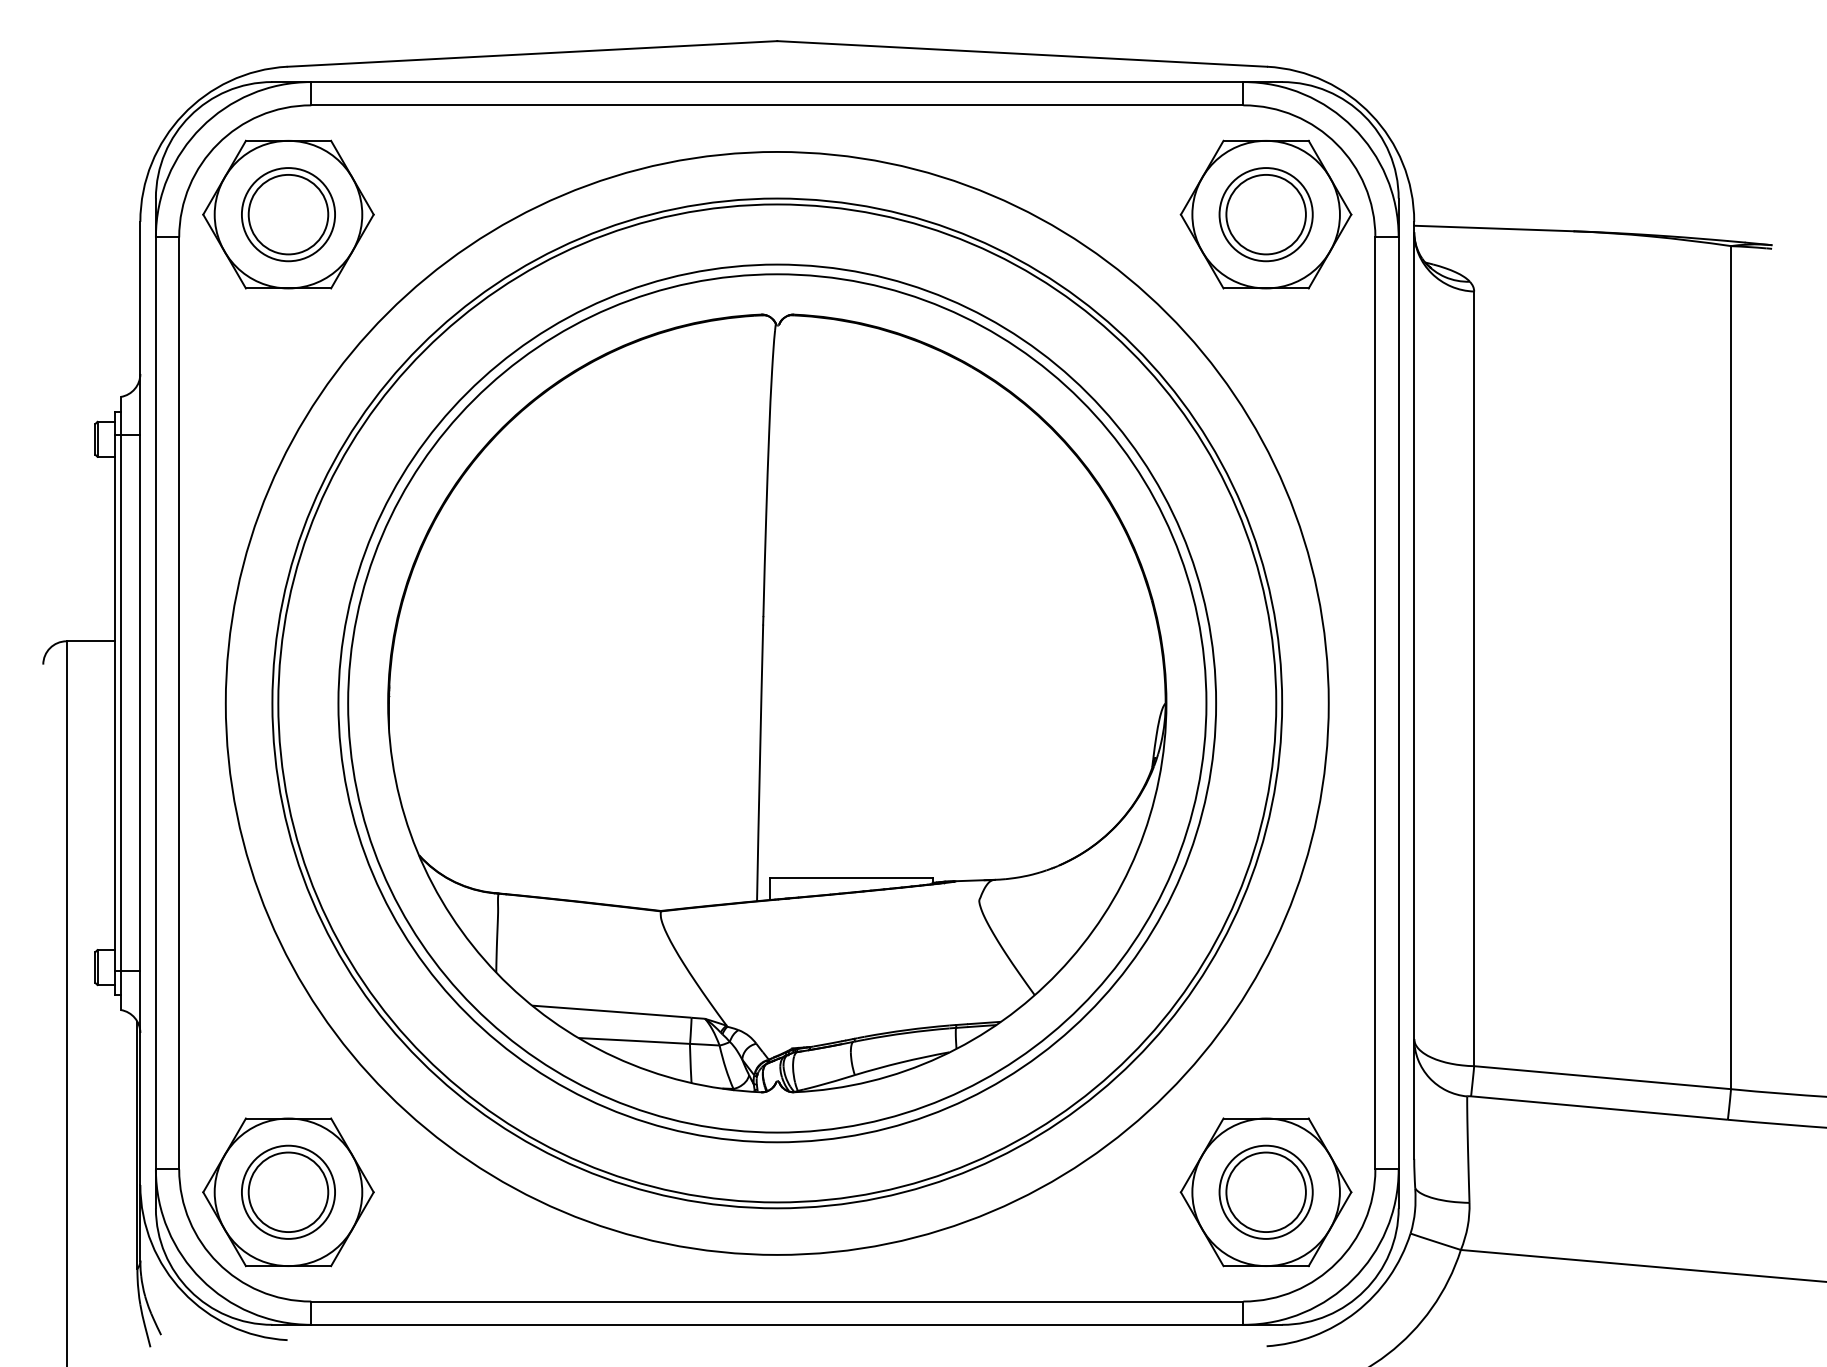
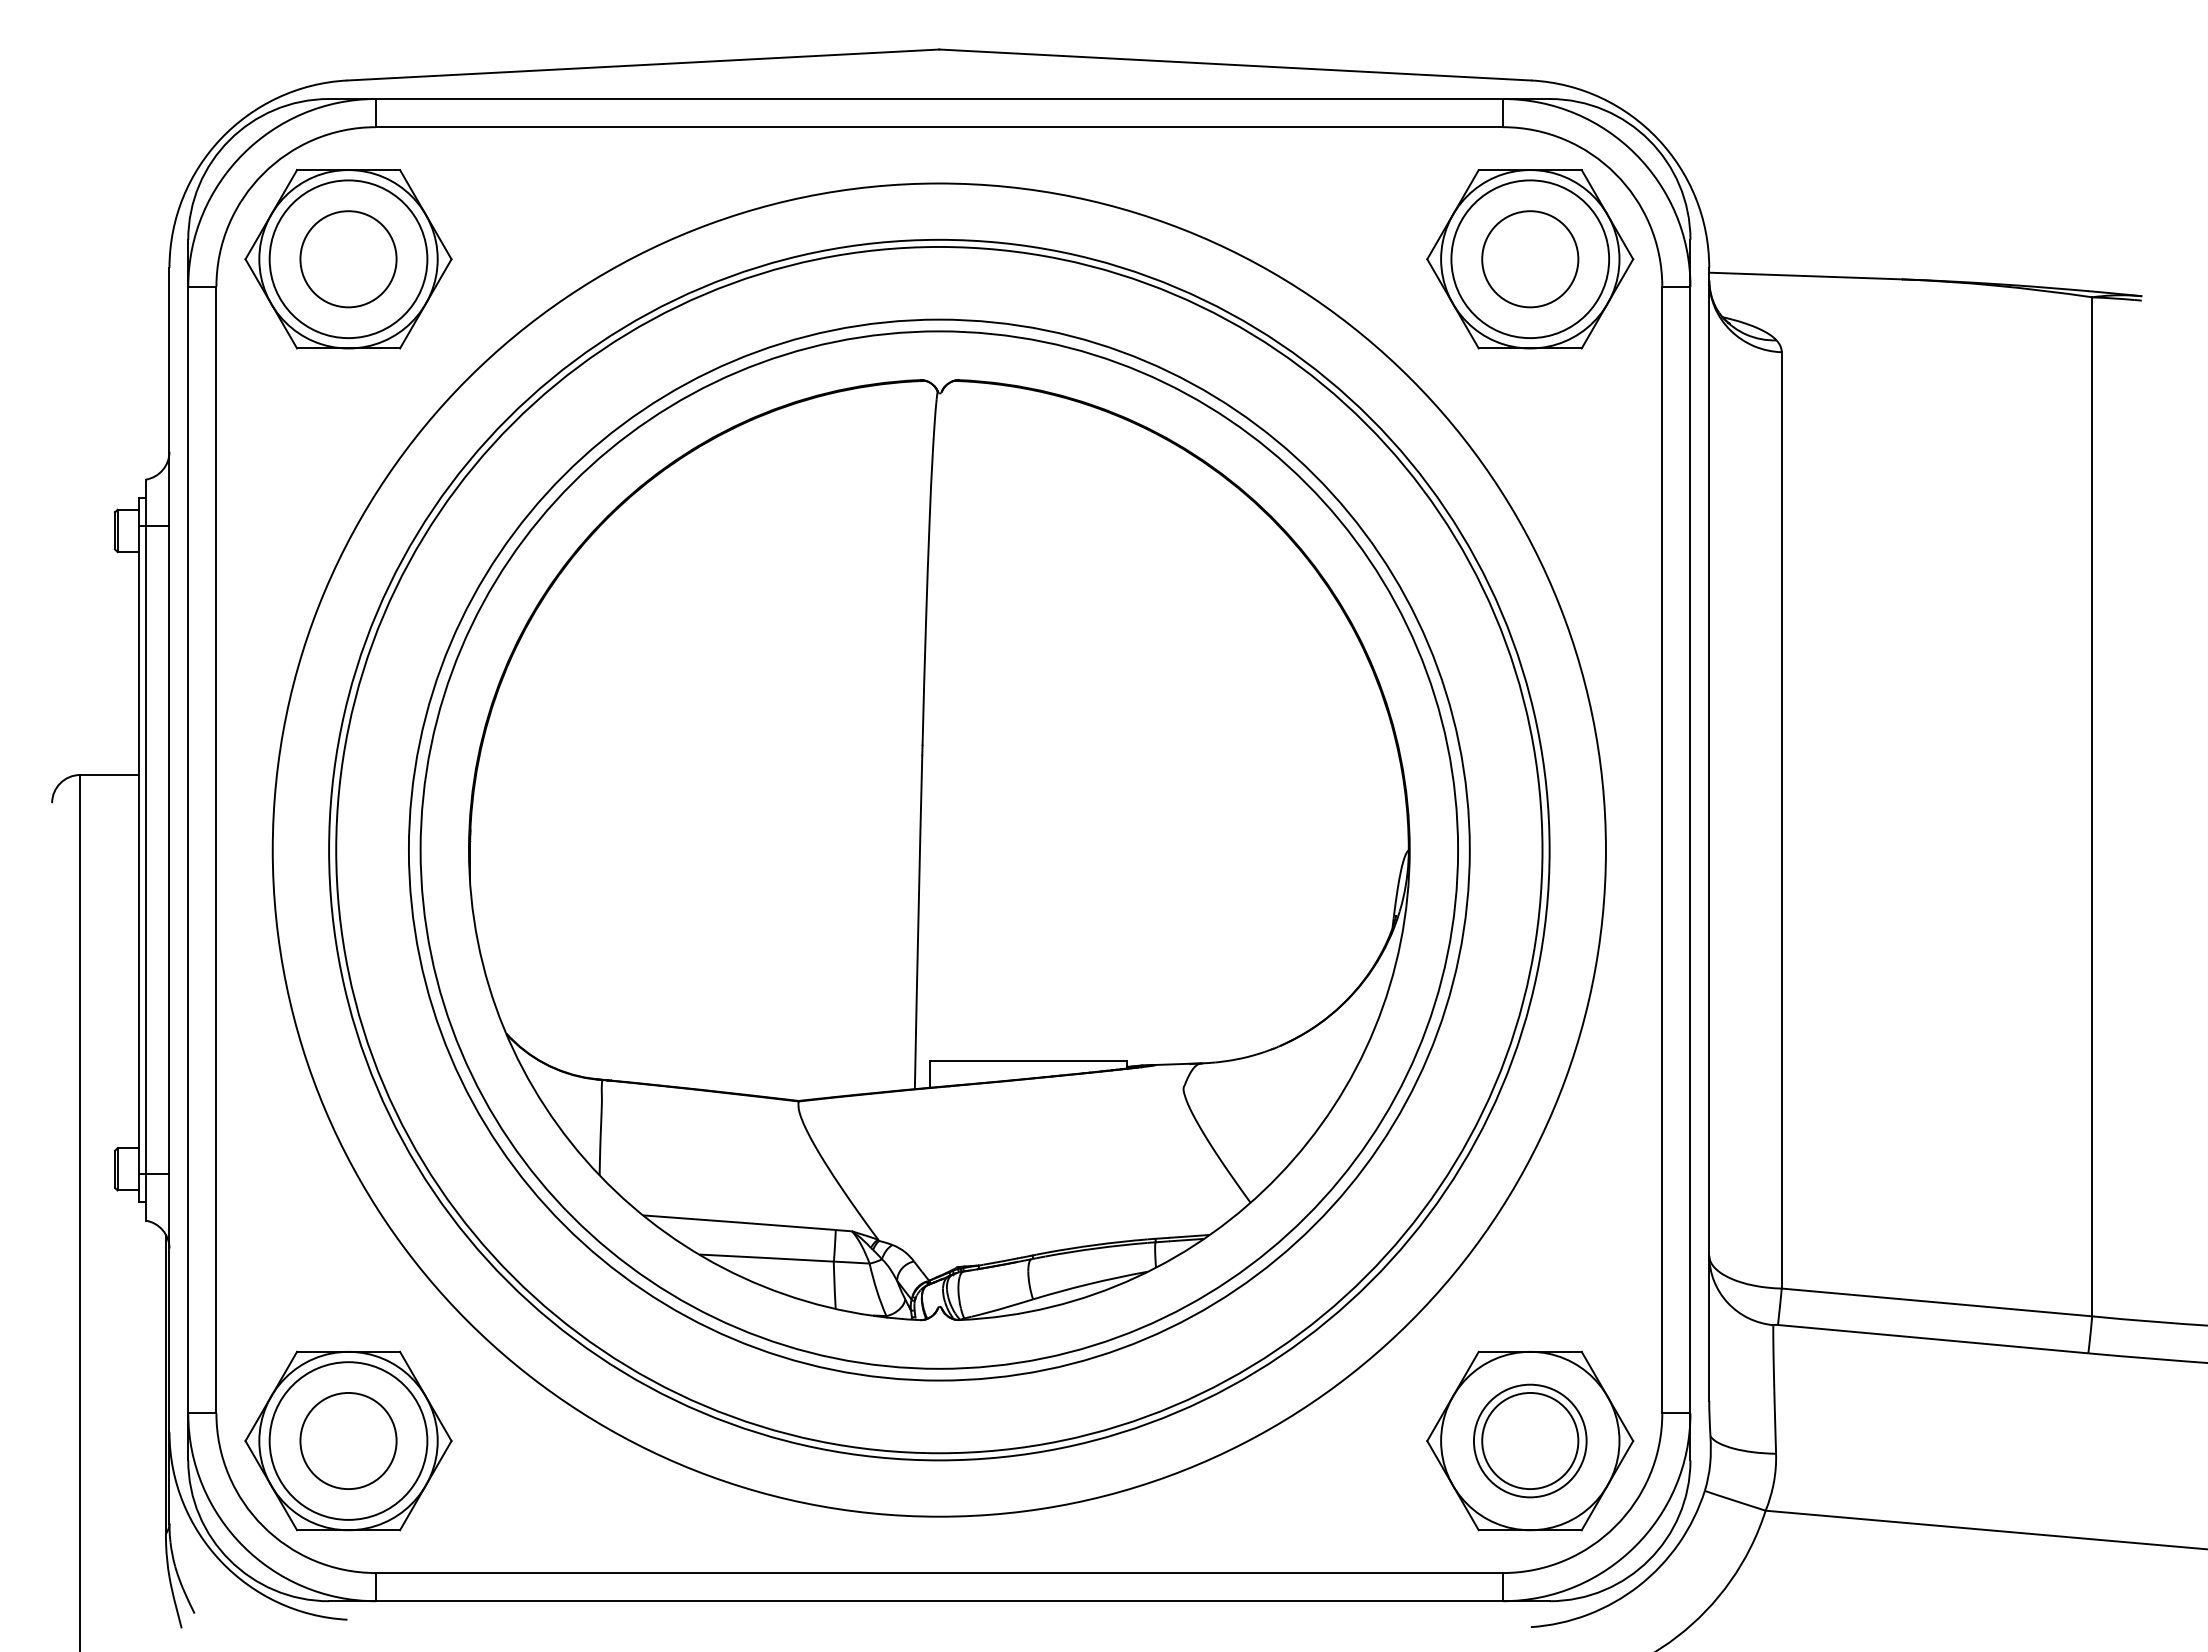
circle: (288, 214) -> (348, 258), size x1.4
circle: (1265, 214) -> (1529, 258), size x1.4
circle: (288, 1191) -> (348, 1440), size x1.4

